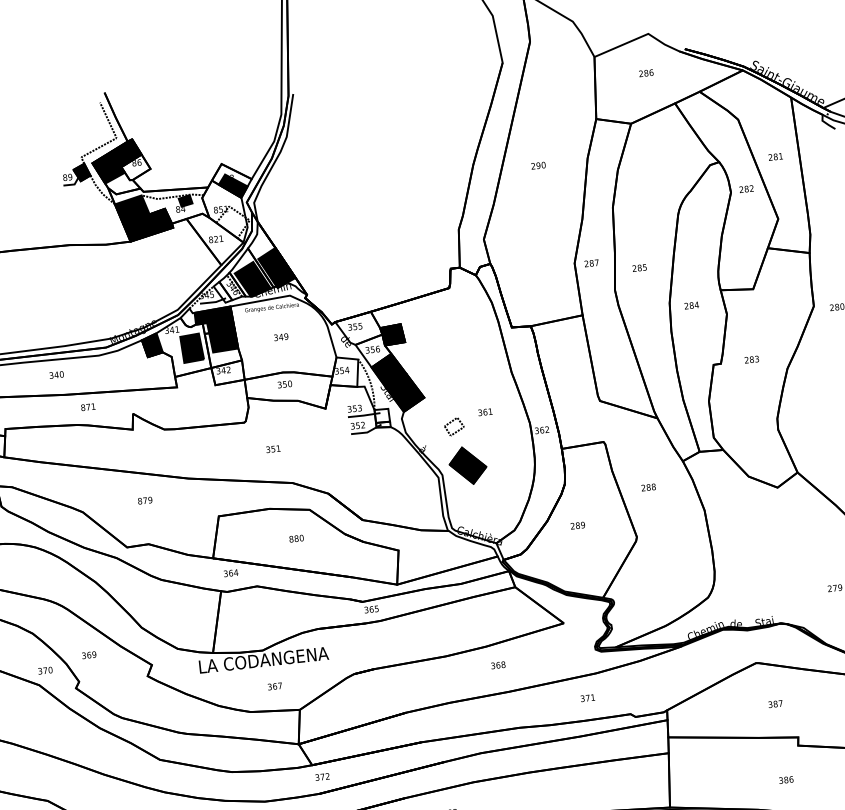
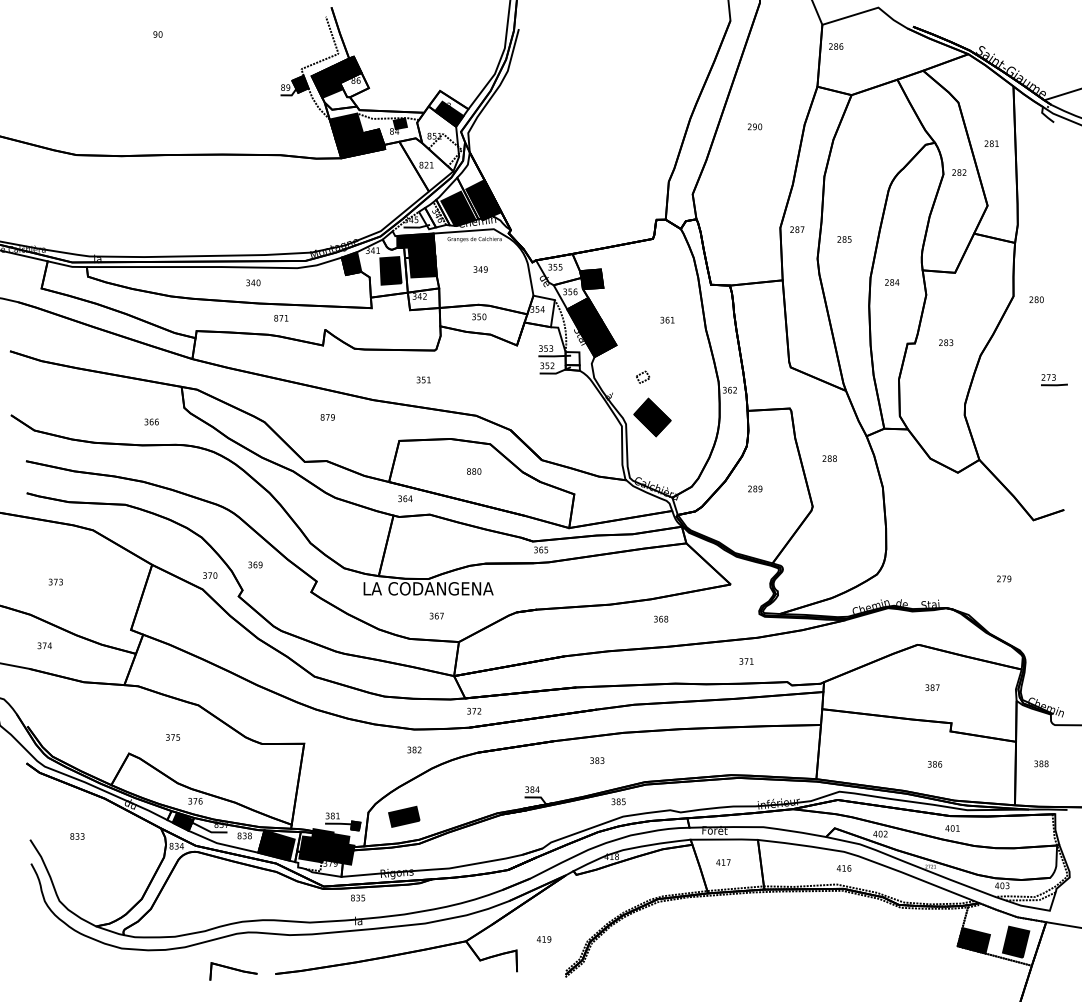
text: (646, 73) -> (836, 46), moved
text: (485, 411) -> (667, 319), moved
part: (454, 426) -> (643, 377), size x0.7
text: (273, 448) -> (423, 379), moved

